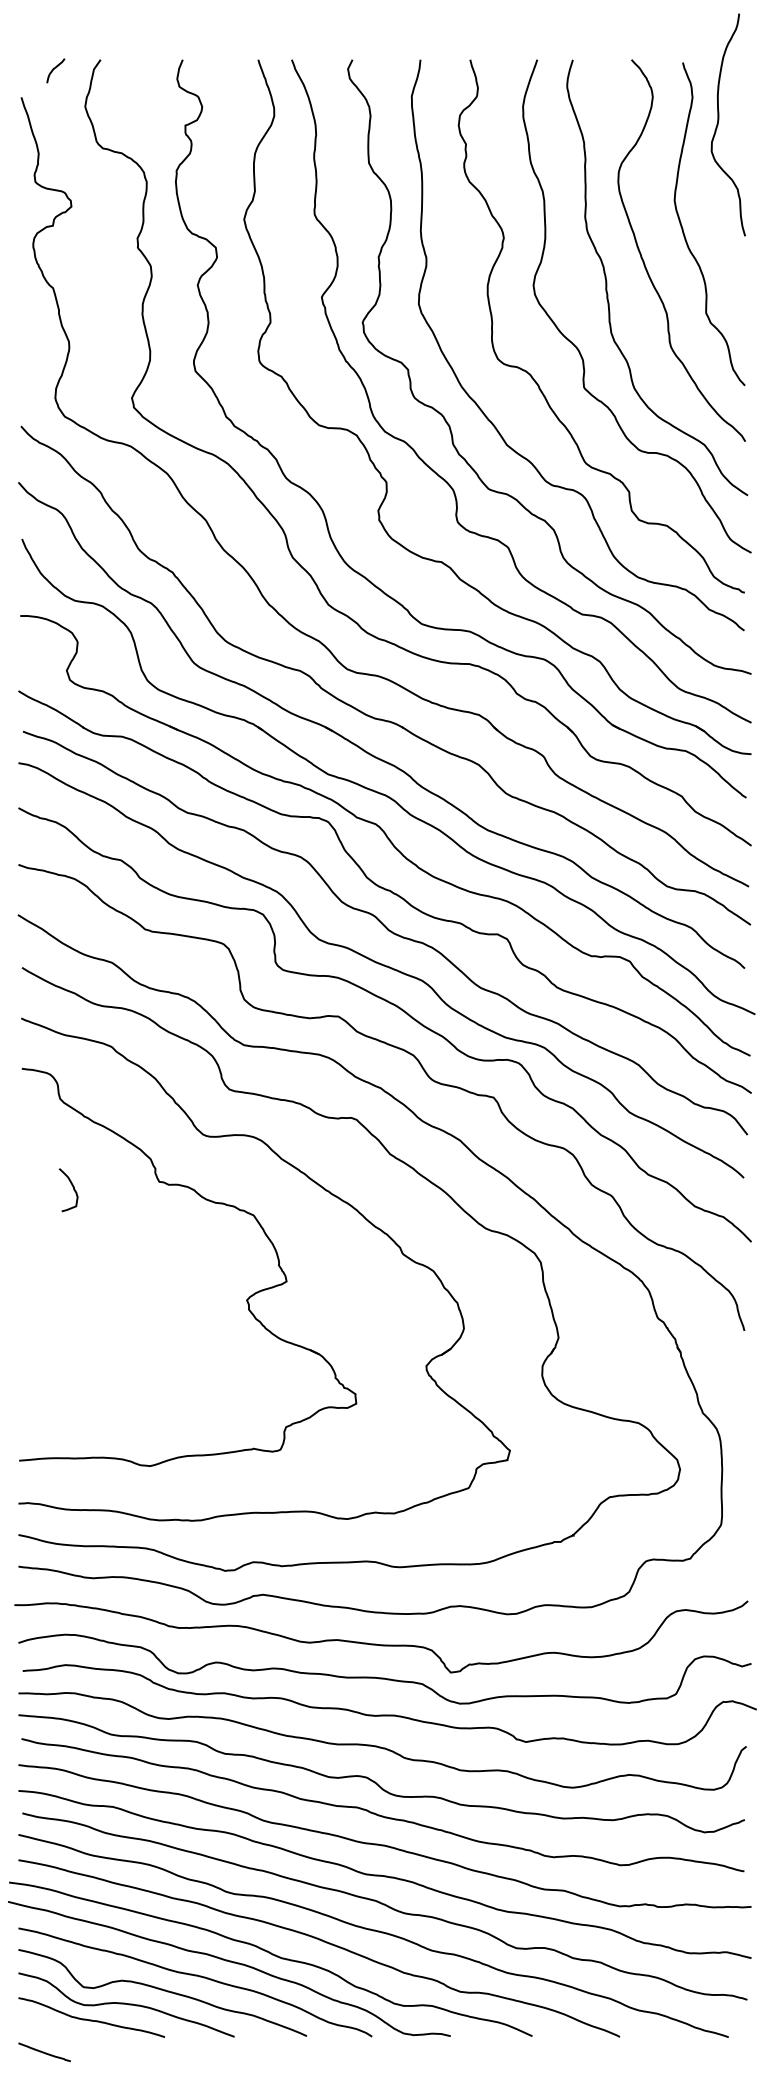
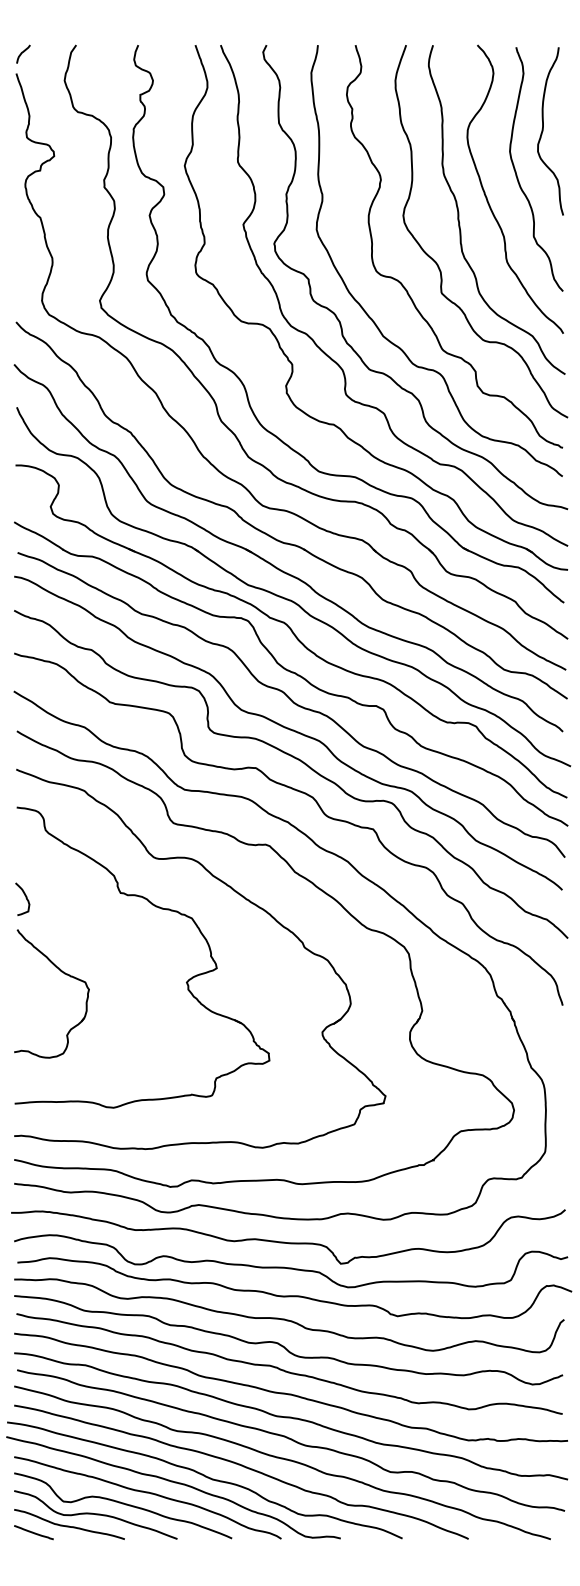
curve: (54, 69) -> (22, 53), moved
curve: (719, 120) -> (543, 128), moved
curve: (72, 1187) -> (25, 897), moved
part: (85, 1289) -> (64, 974), added
line: (44, 2052) -> (33, 1532), moved

